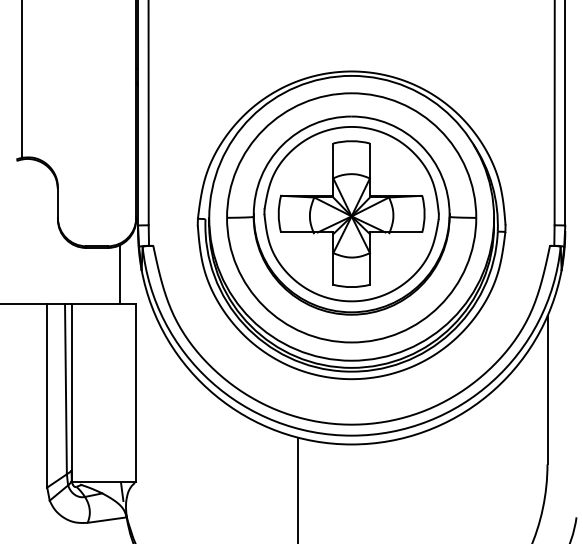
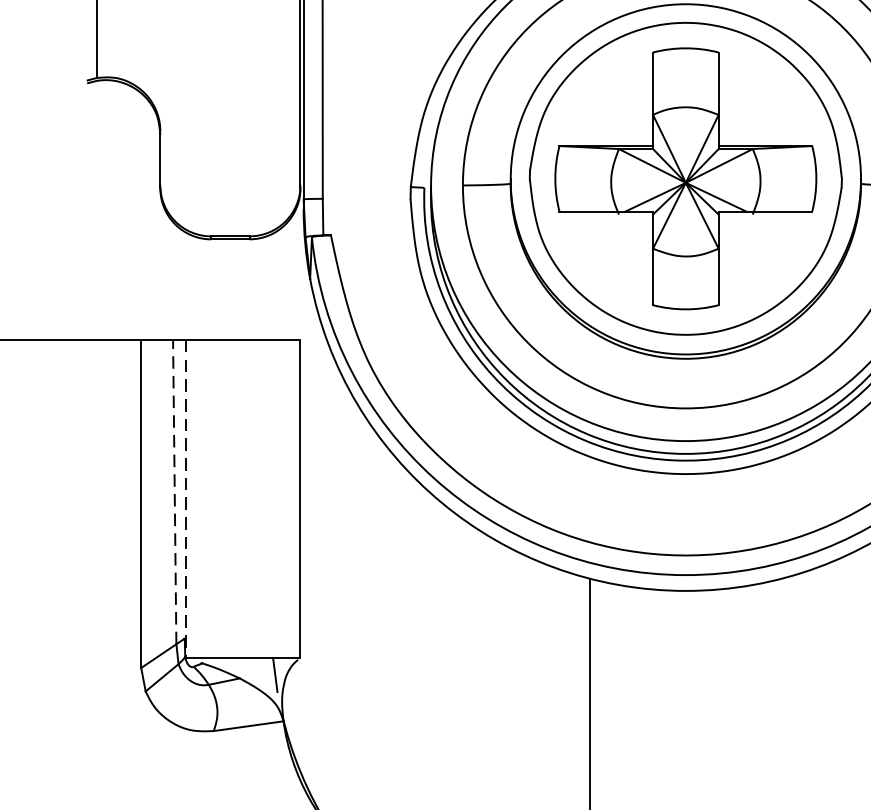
line: (120, 274) -> (272, 286), removed
line: (65, 388) -> (173, 490), solid -> dashed
line: (72, 393) -> (186, 499), solid -> dashed

